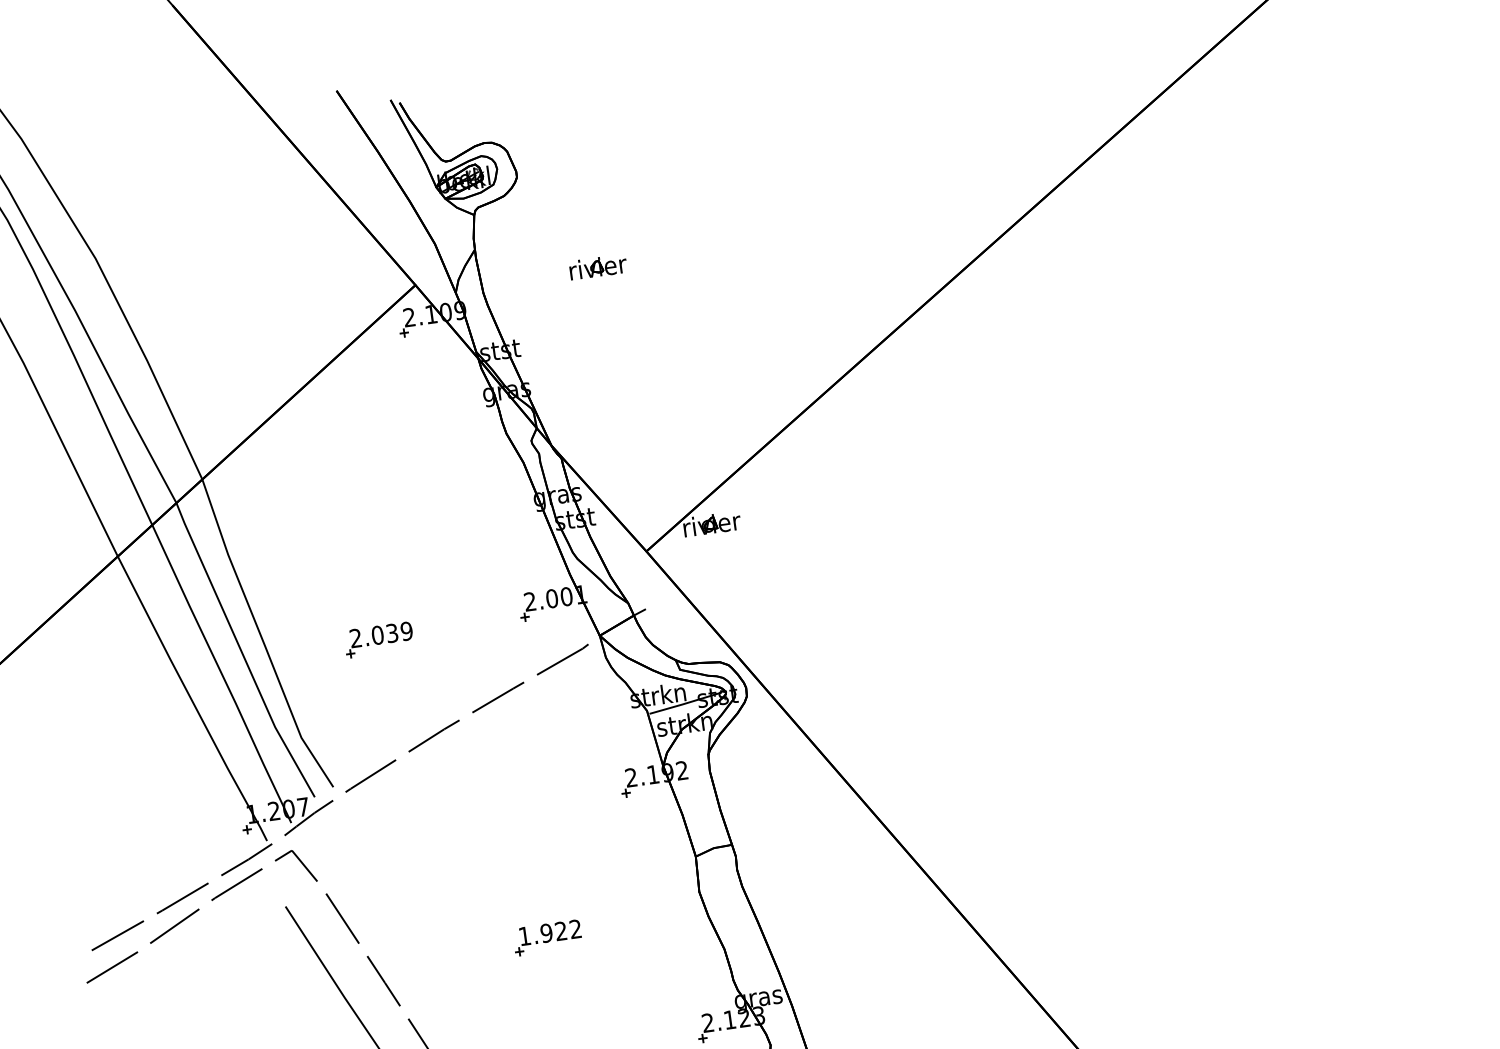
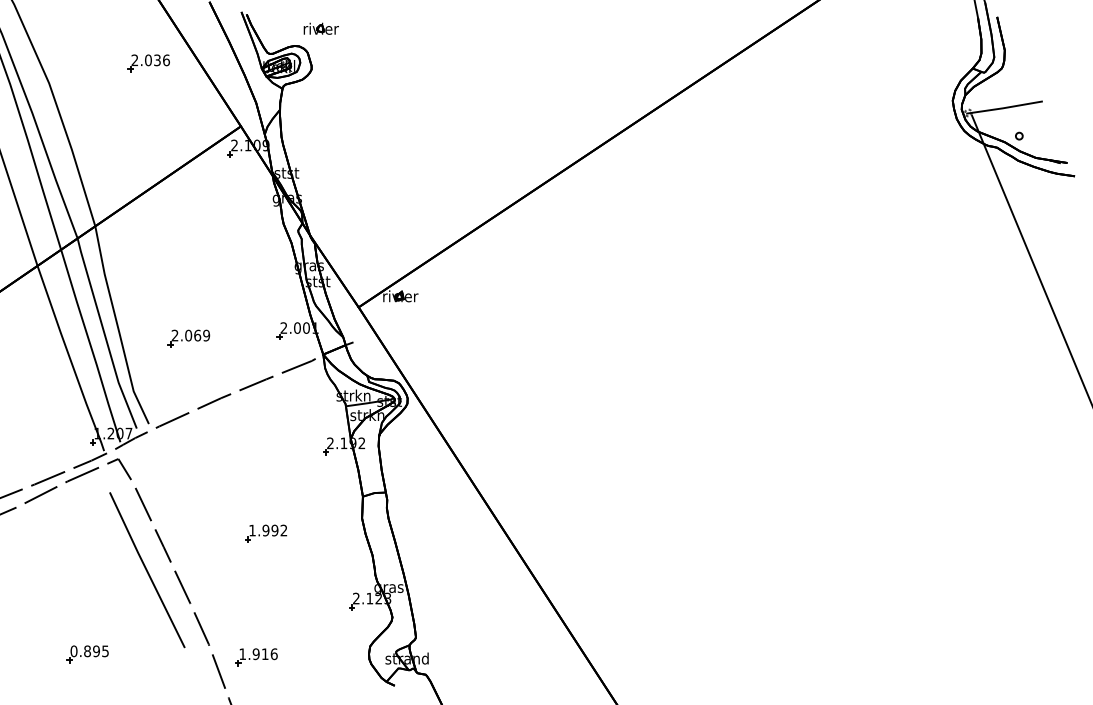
part: (251, 204) -> (148, 63), added
part: (596, 266) -> (320, 28), moved
text: (392, 633) -> (197, 335), 2.039 -> 2.069
text: (560, 931) -> (274, 530), 1.922 -> 1.992

